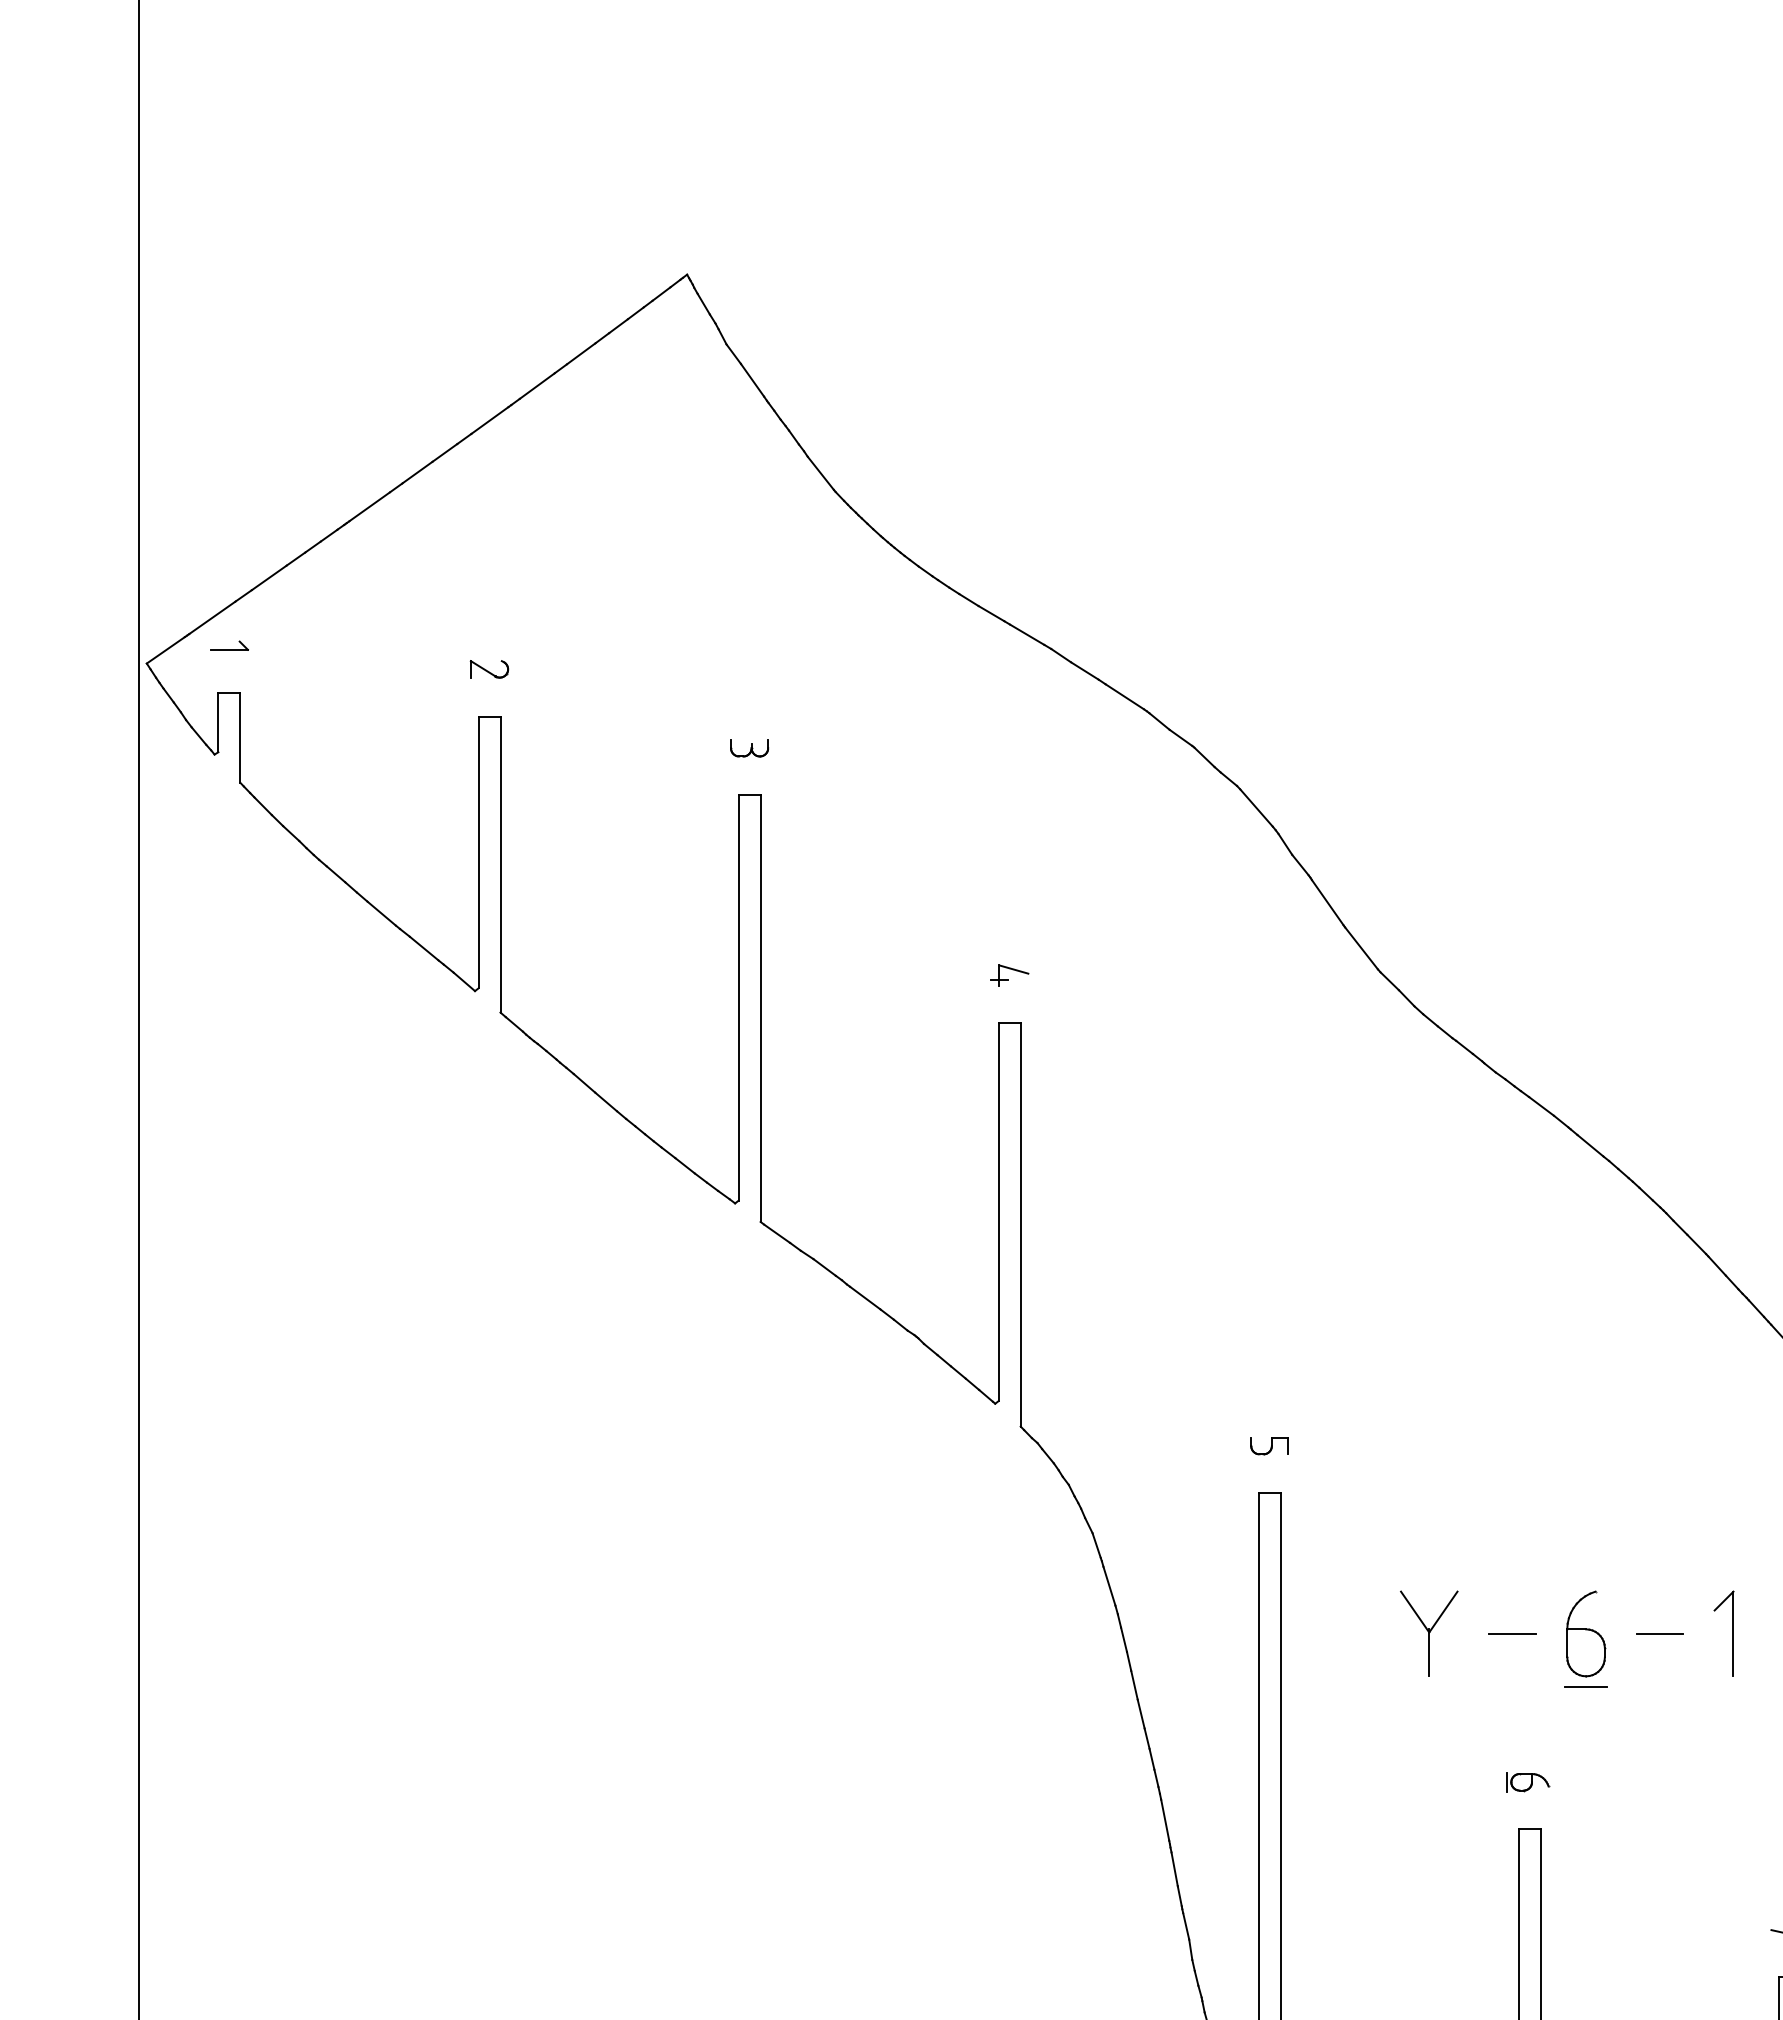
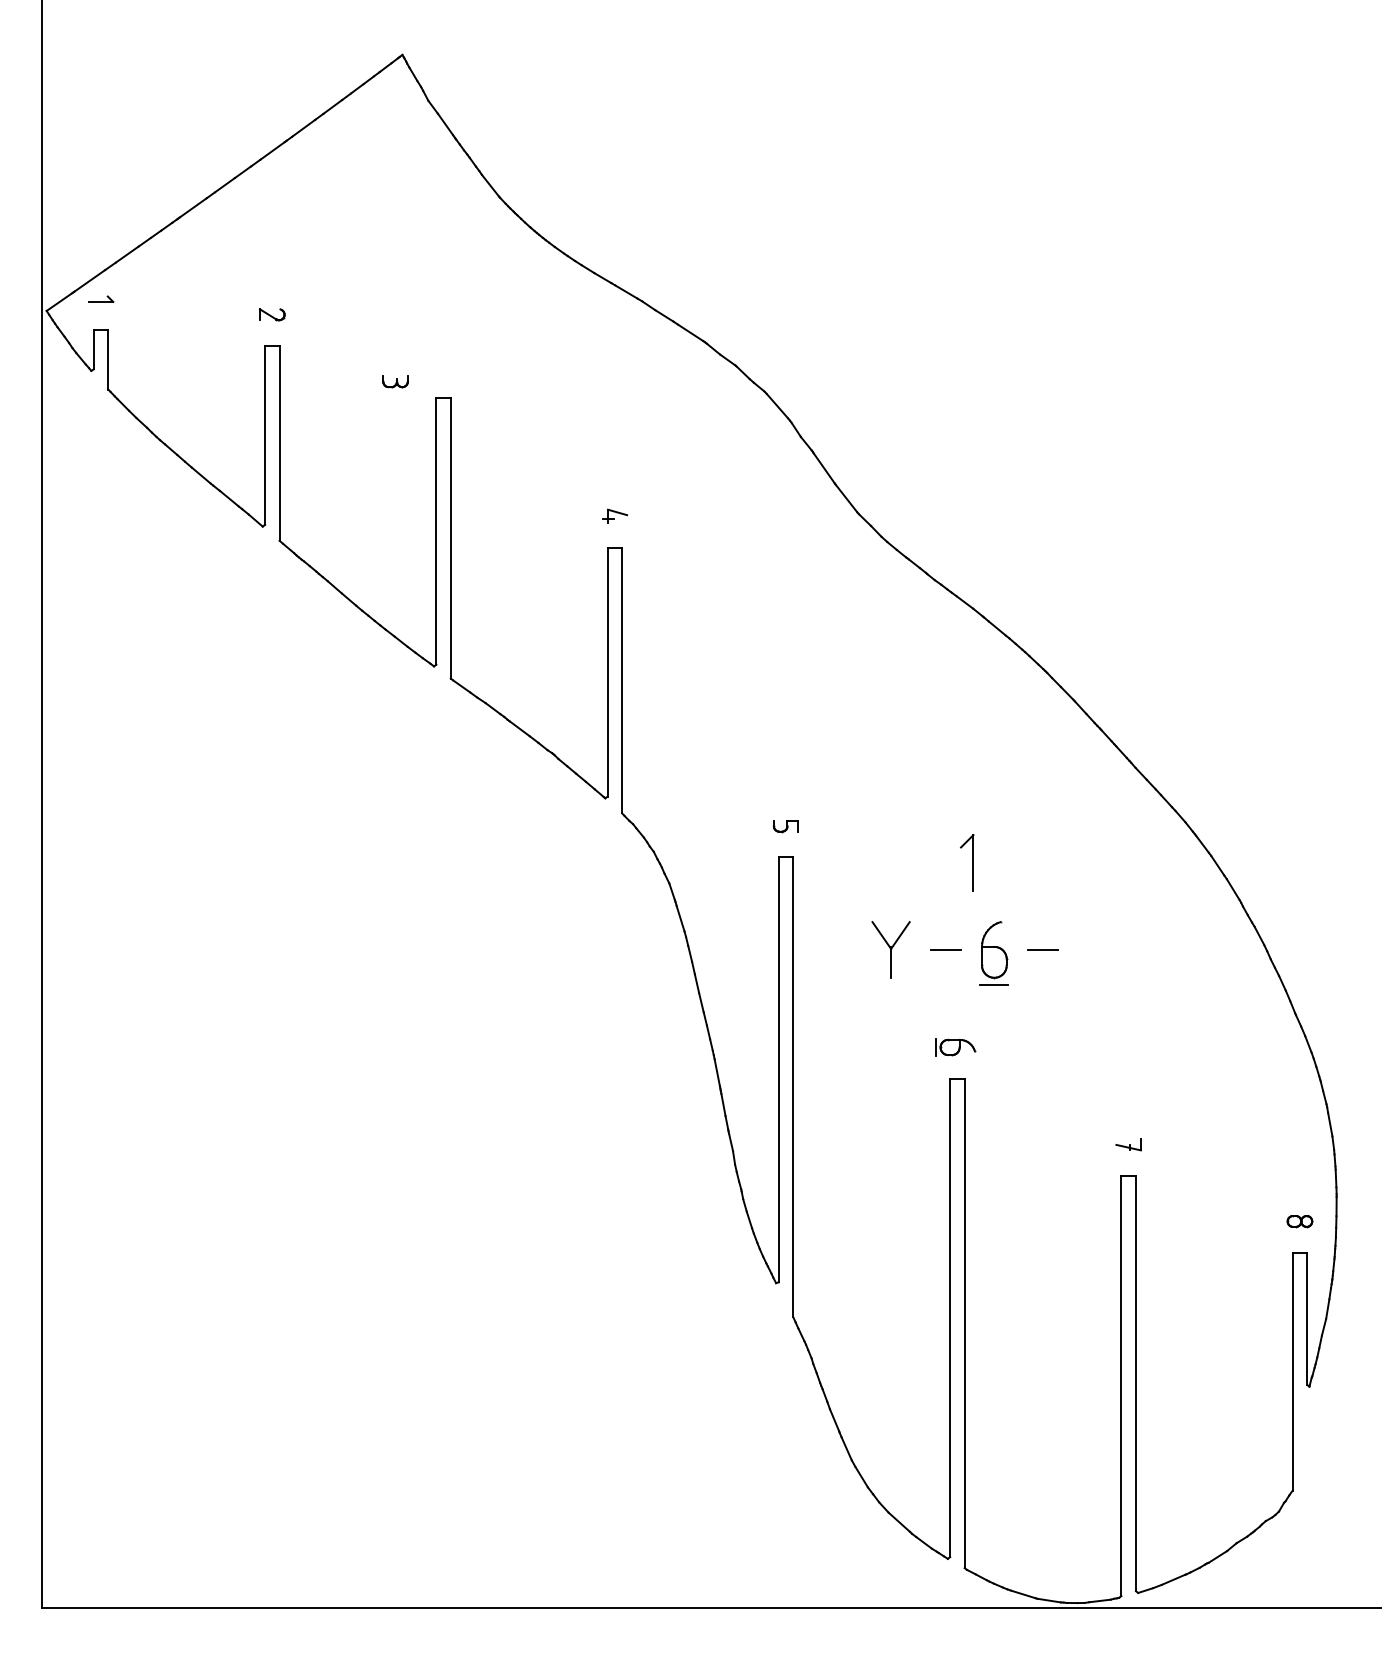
part: (749, 747) -> (395, 381), moved
part: (1724, 1633) -> (967, 862), moved
part: (1528, 1782) -> (956, 1047), size x1.4

